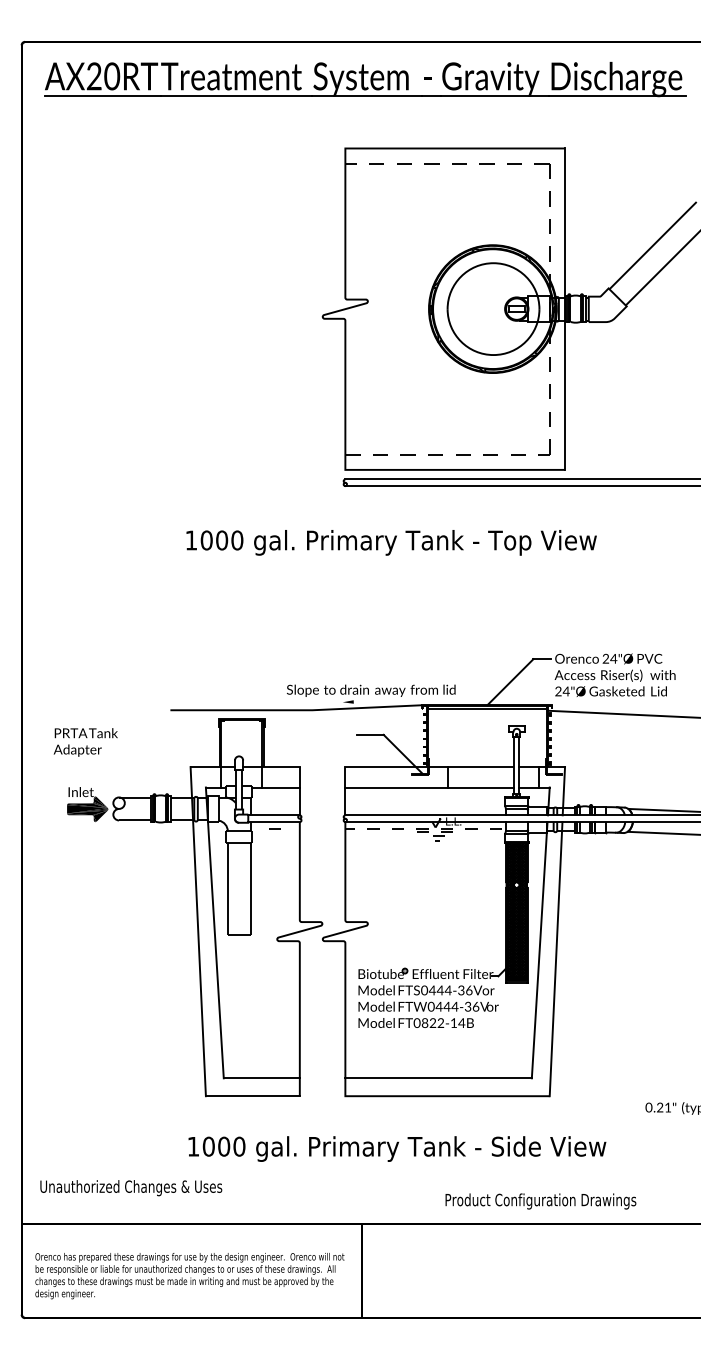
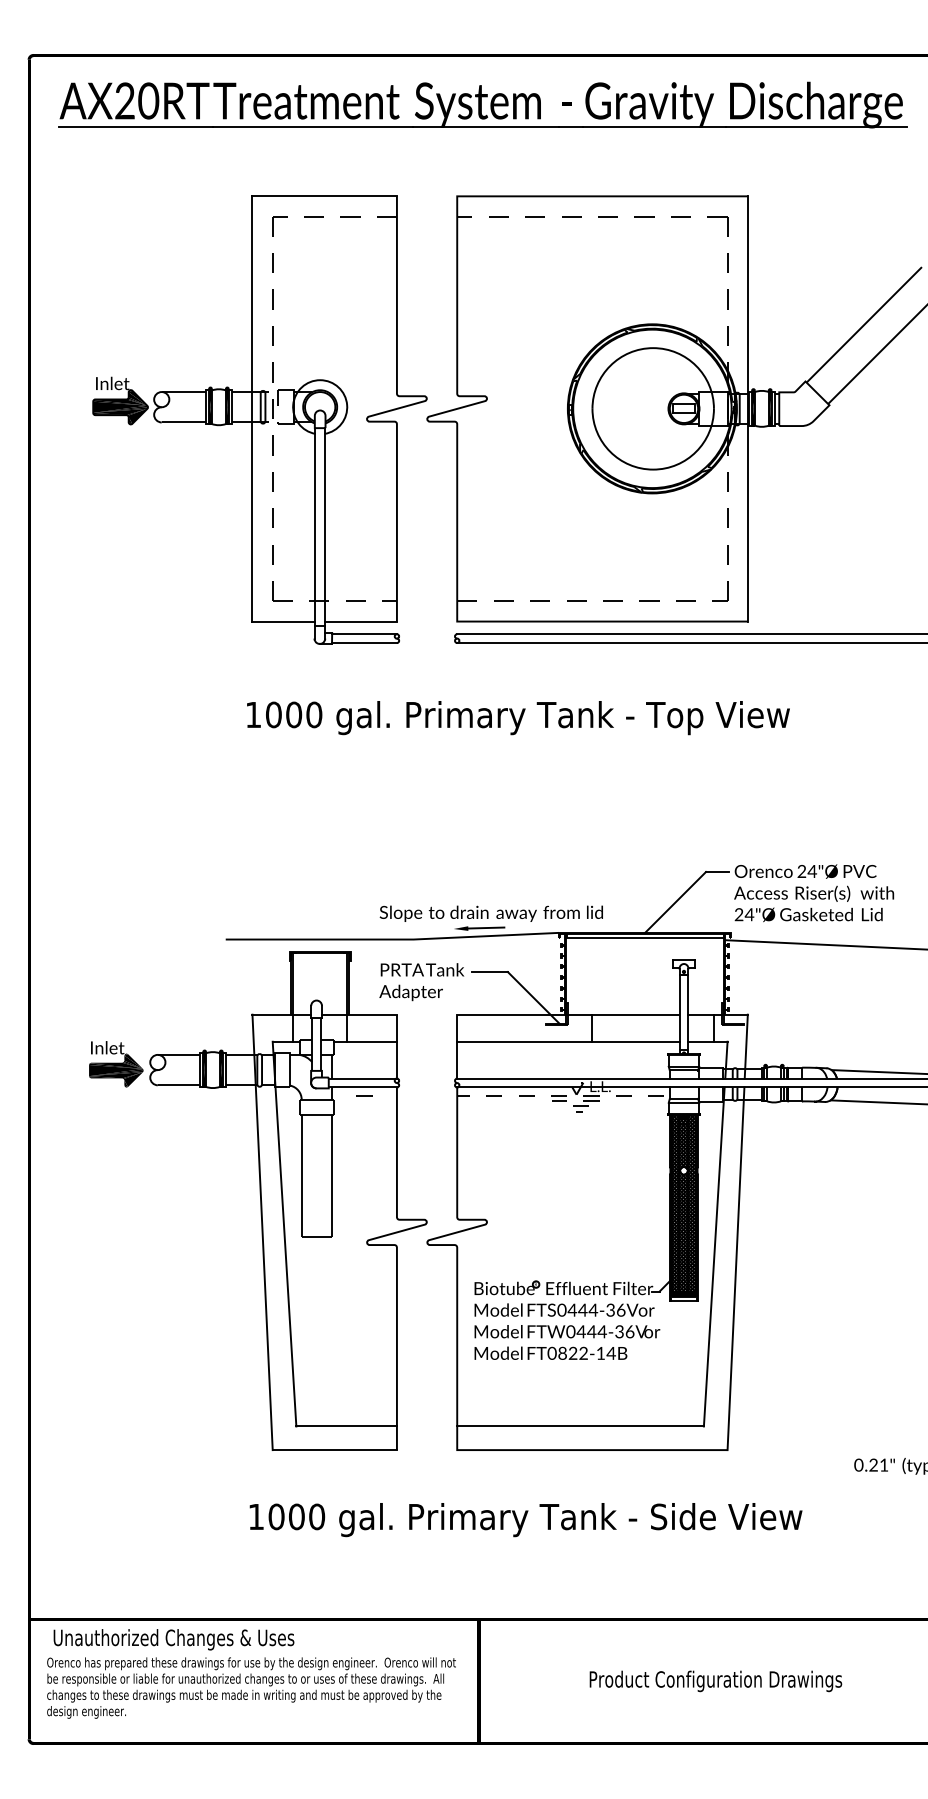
part: (195, 317) -> (259, 419), added
line: (367, 701) -> (486, 927), added
text: (85, 742) -> (421, 982), moved
text: (130, 1187) -> (173, 1639), moved
text: (540, 1201) -> (715, 1681), moved

